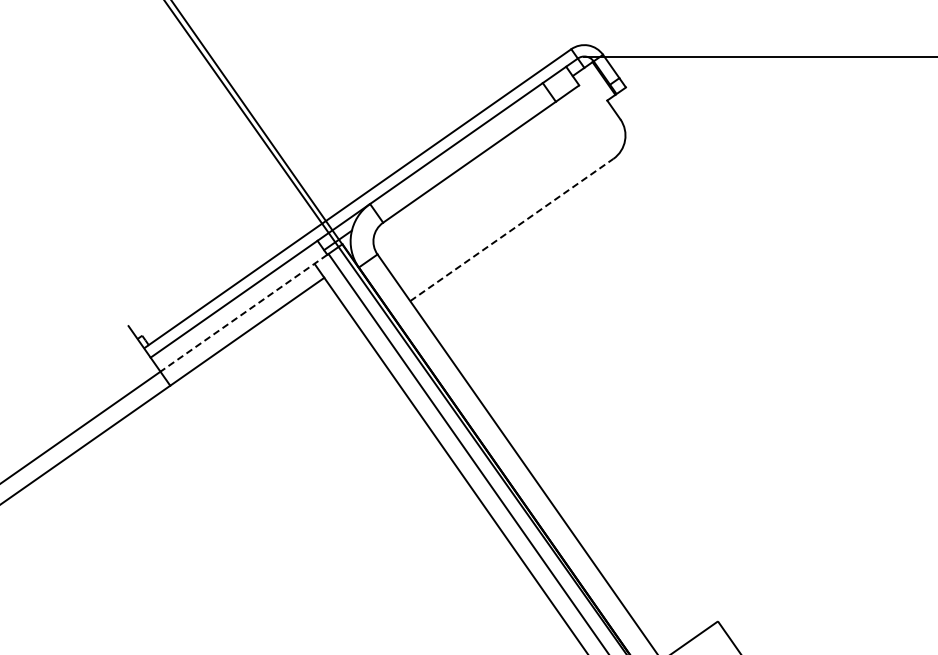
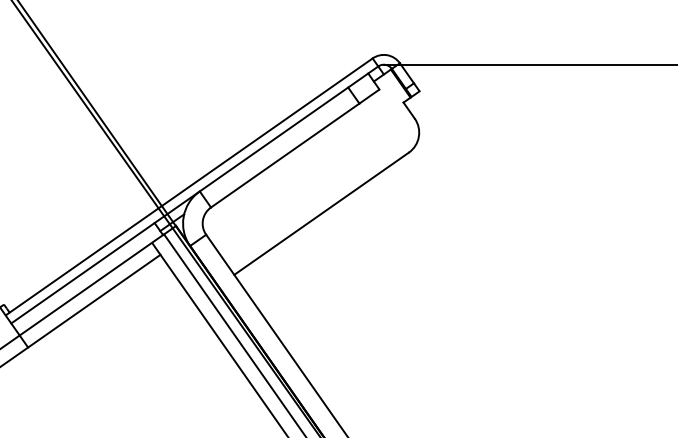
line: (511, 230) -> (321, 214), dashed -> solid
line: (243, 313) -> (91, 285), dashed -> solid

